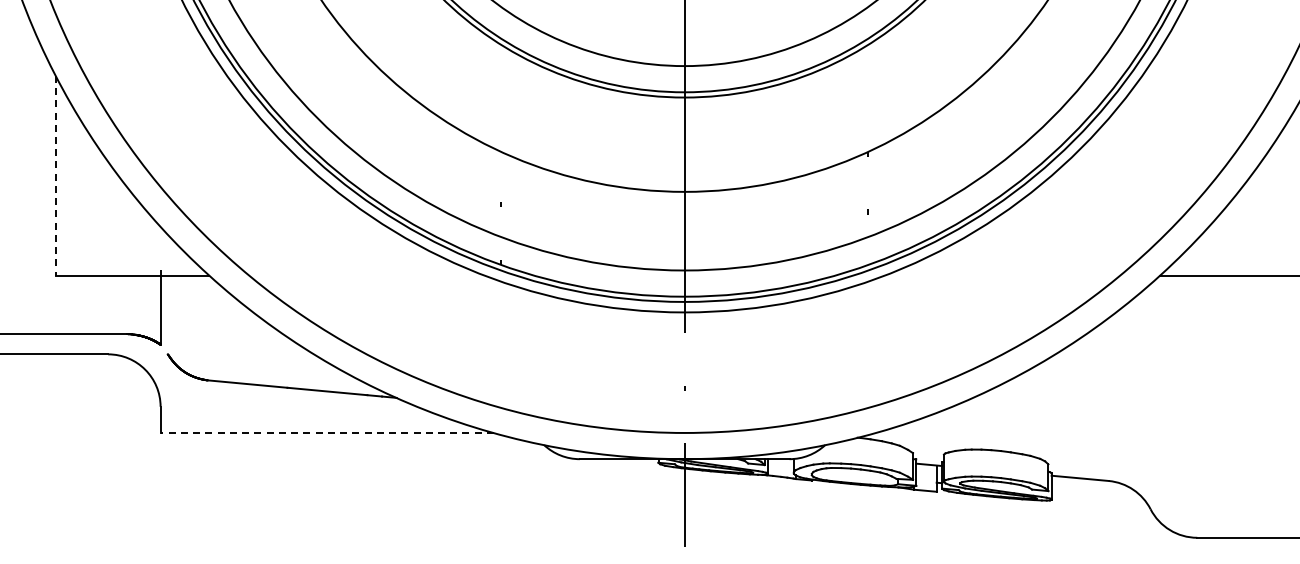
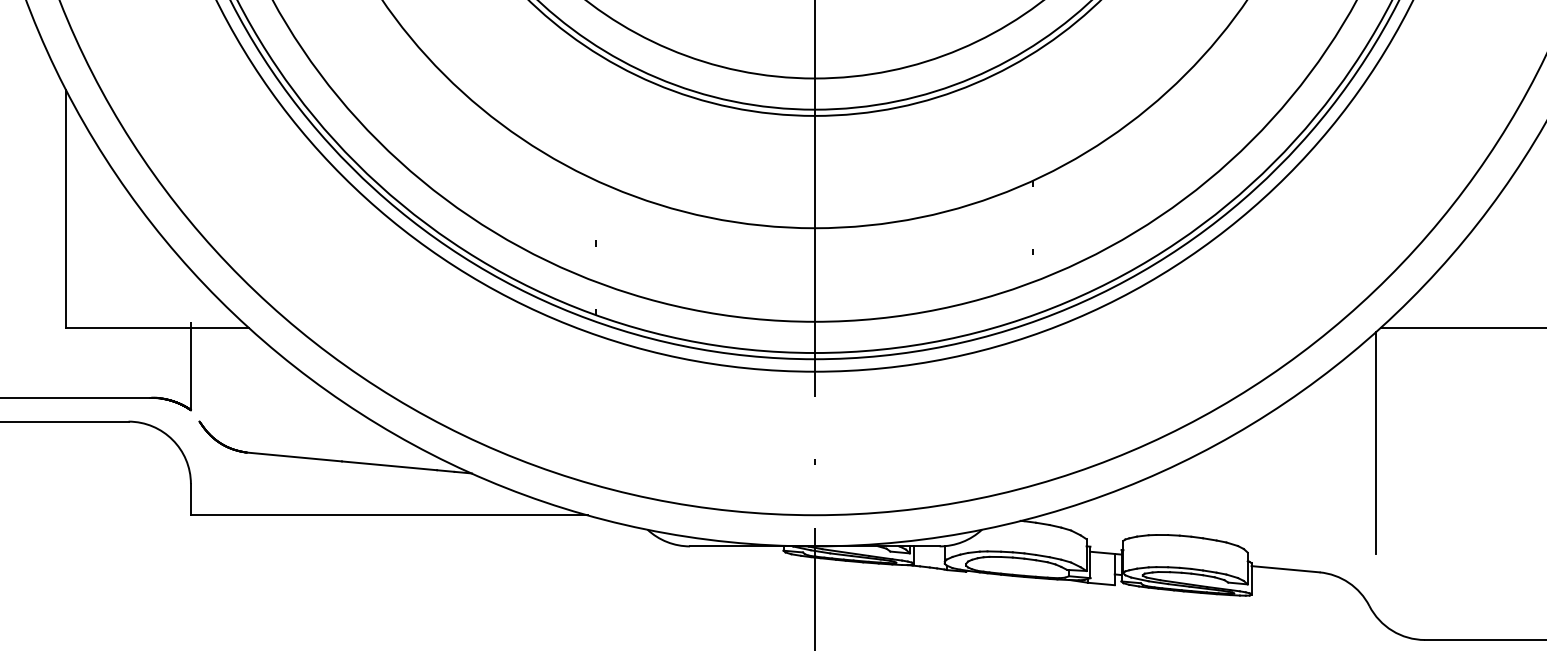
line: (55, 175) -> (65, 208), dashed -> solid
line: (1156, 371) -> (1376, 442), added
line: (327, 432) -> (389, 514), dashed -> solid

